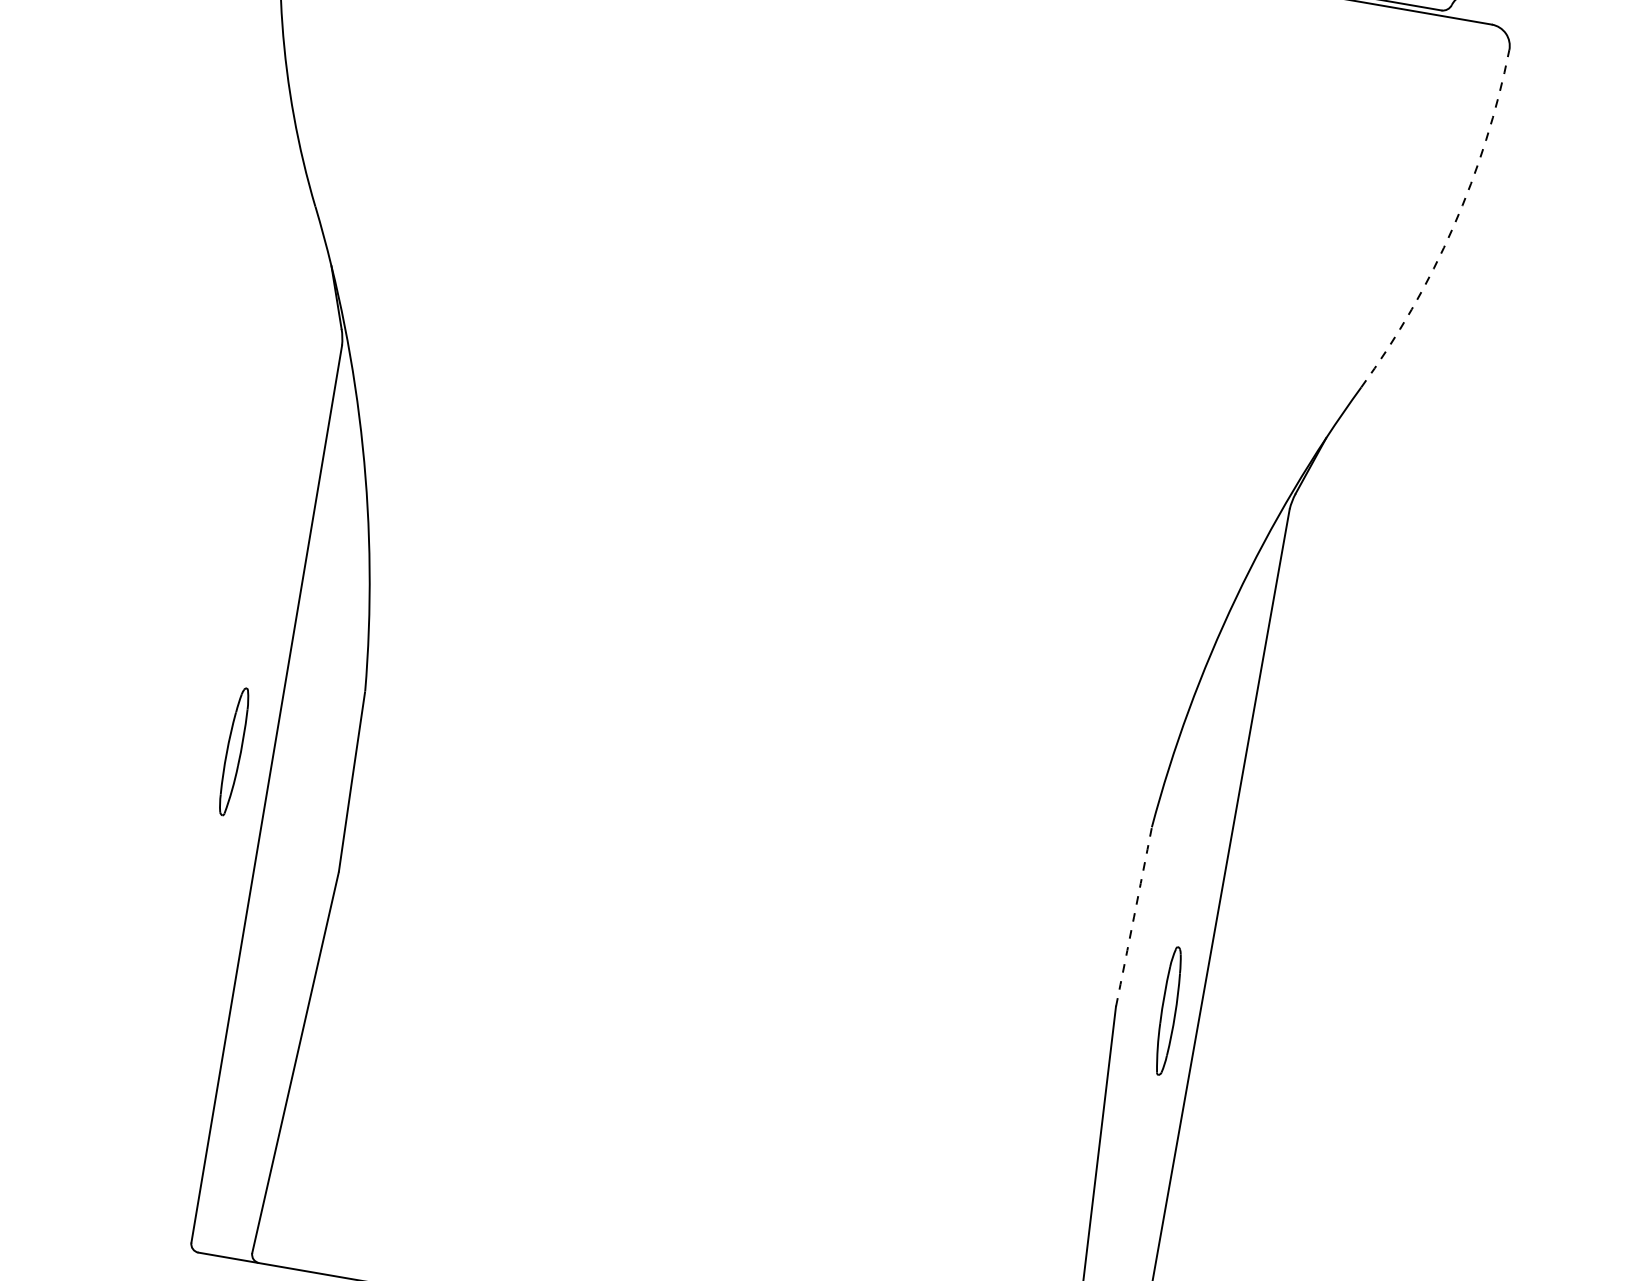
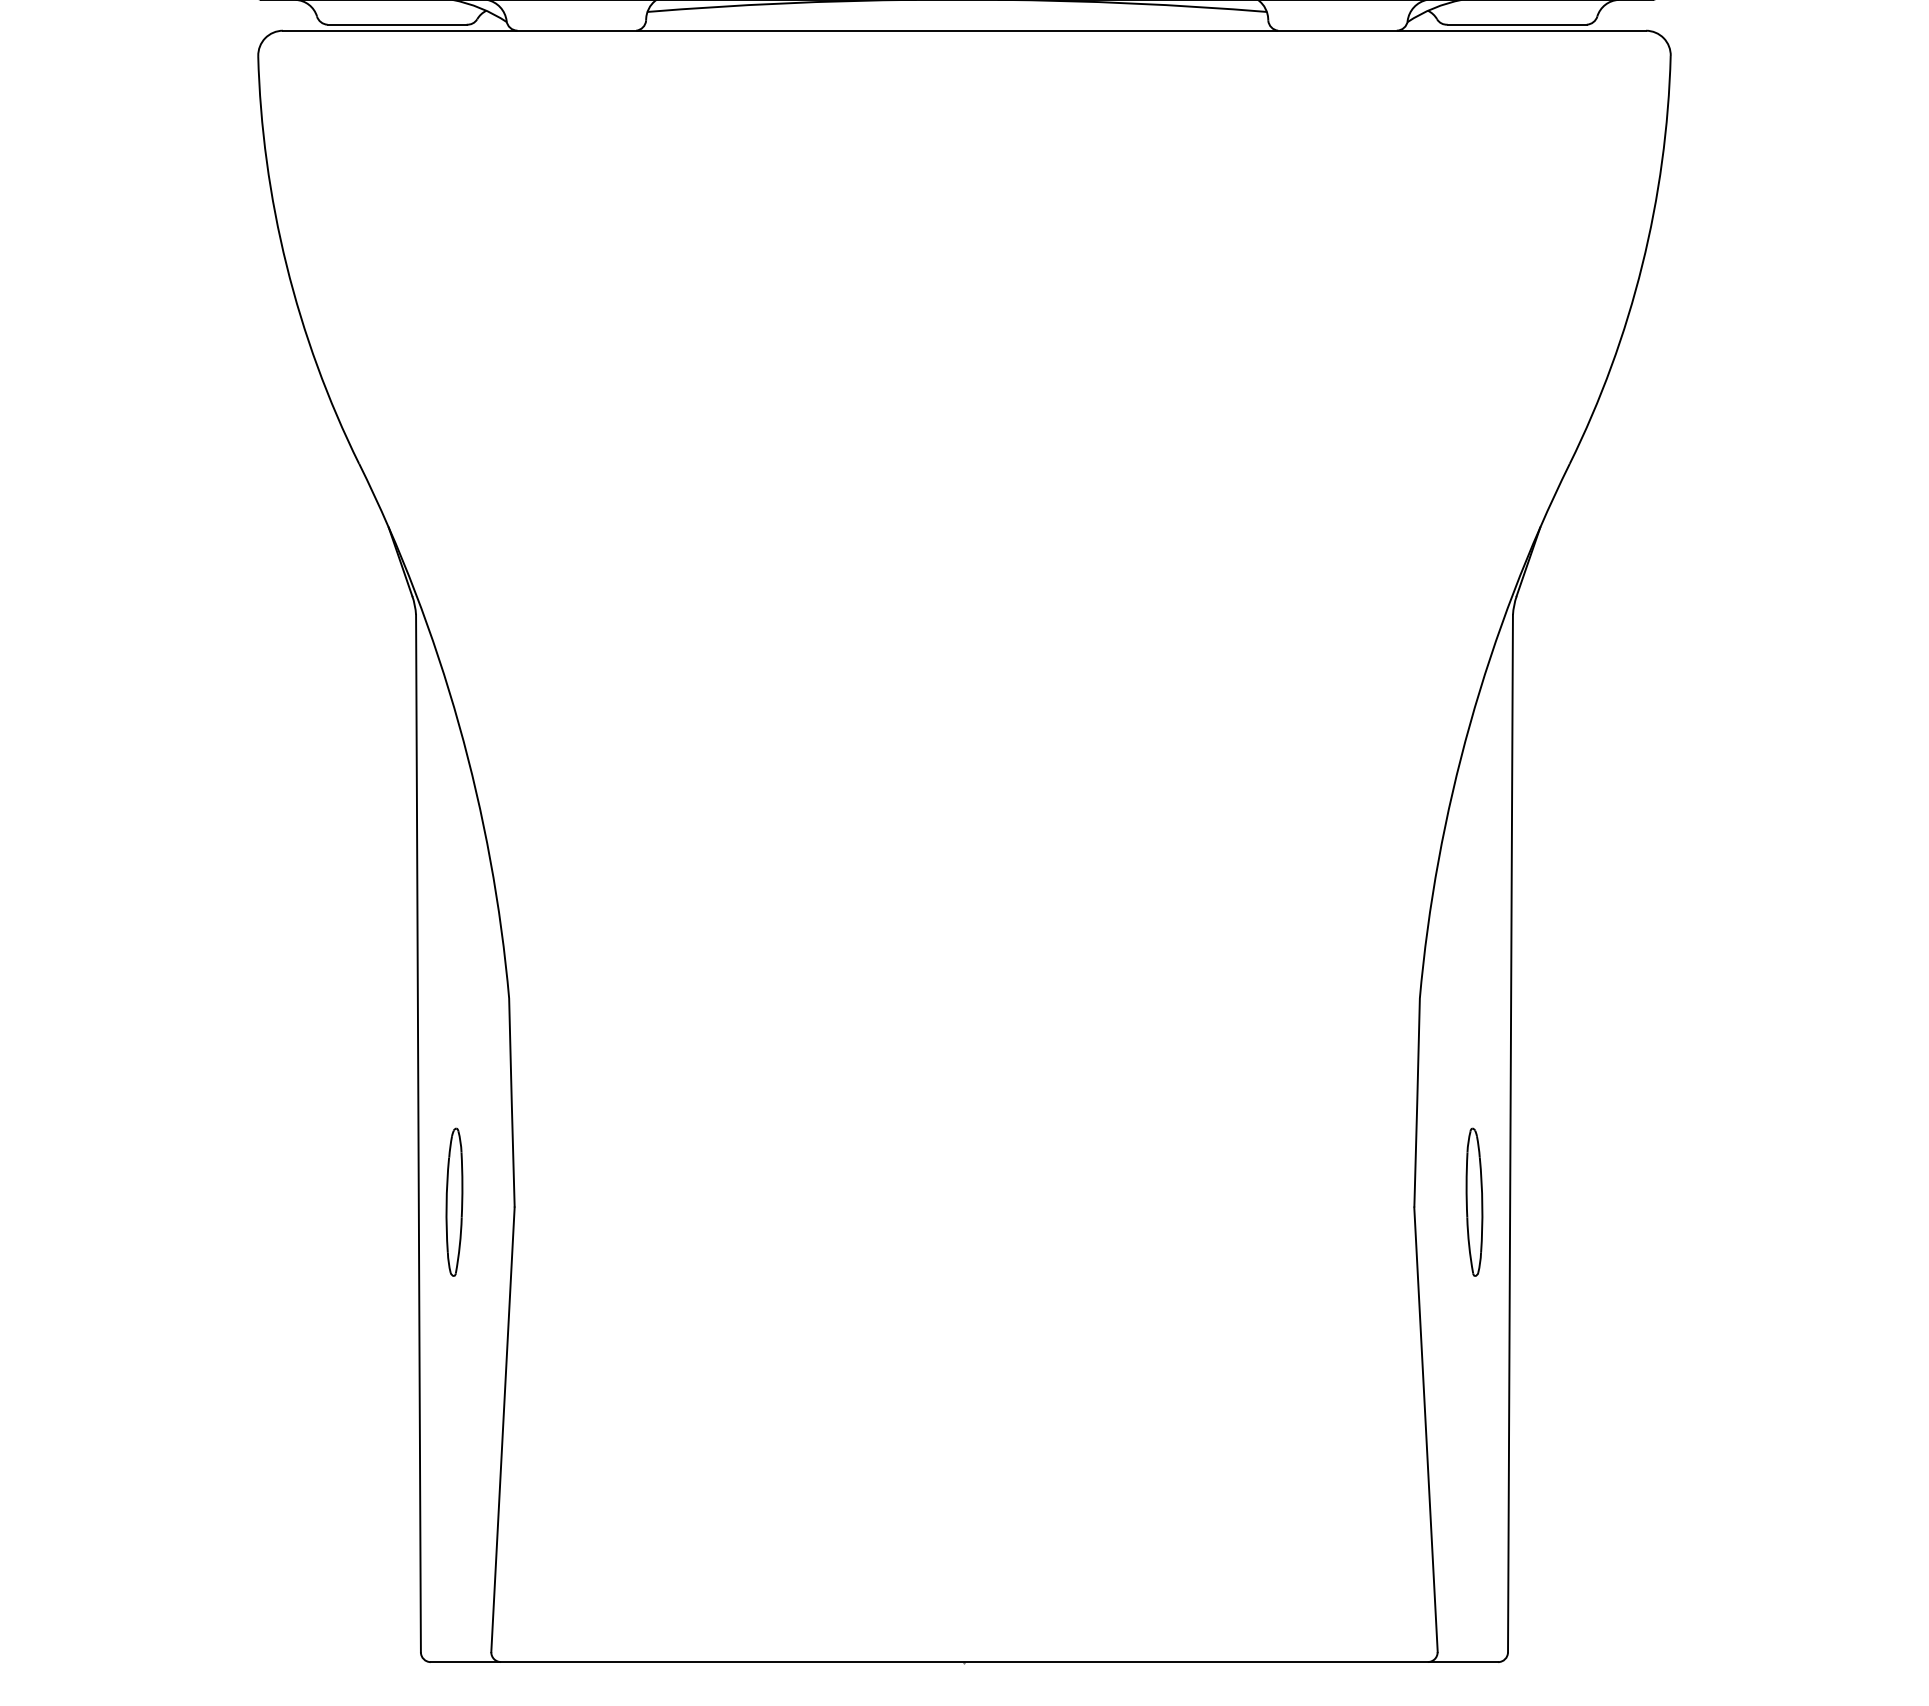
arc: (1453, 226) -> (1642, 265), dashed -> solid
part: (234, 751) -> (454, 1201), moved
arc: (1134, 917) -> (1417, 1103), dashed -> solid

